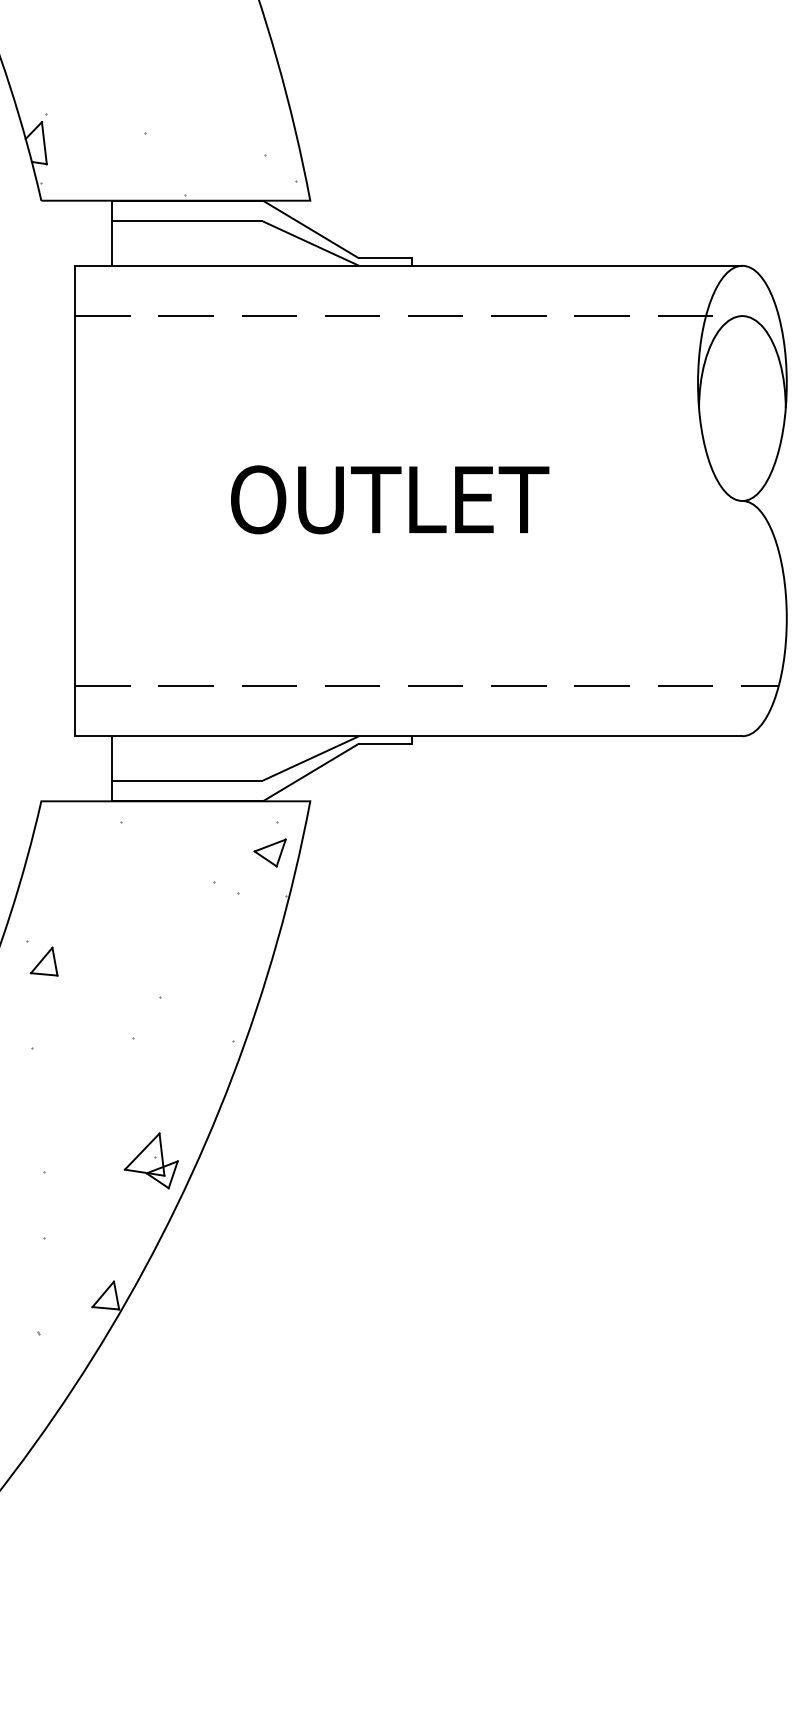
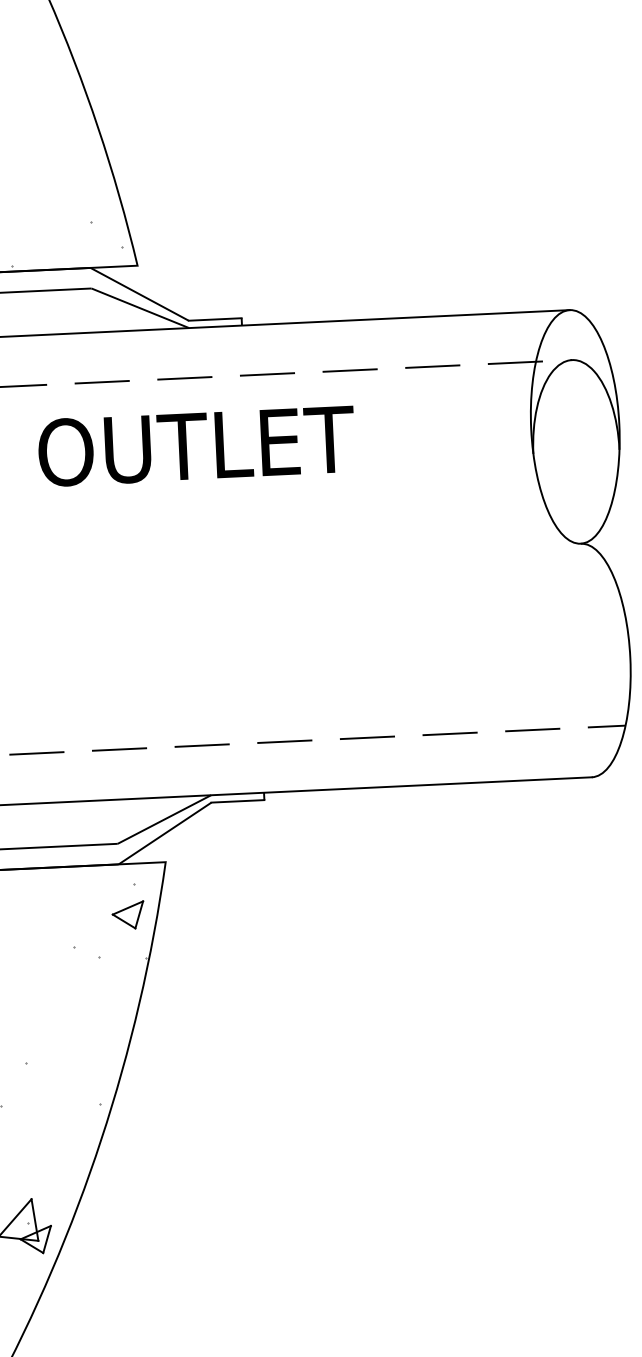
text: (390, 499) -> (197, 445), moved

